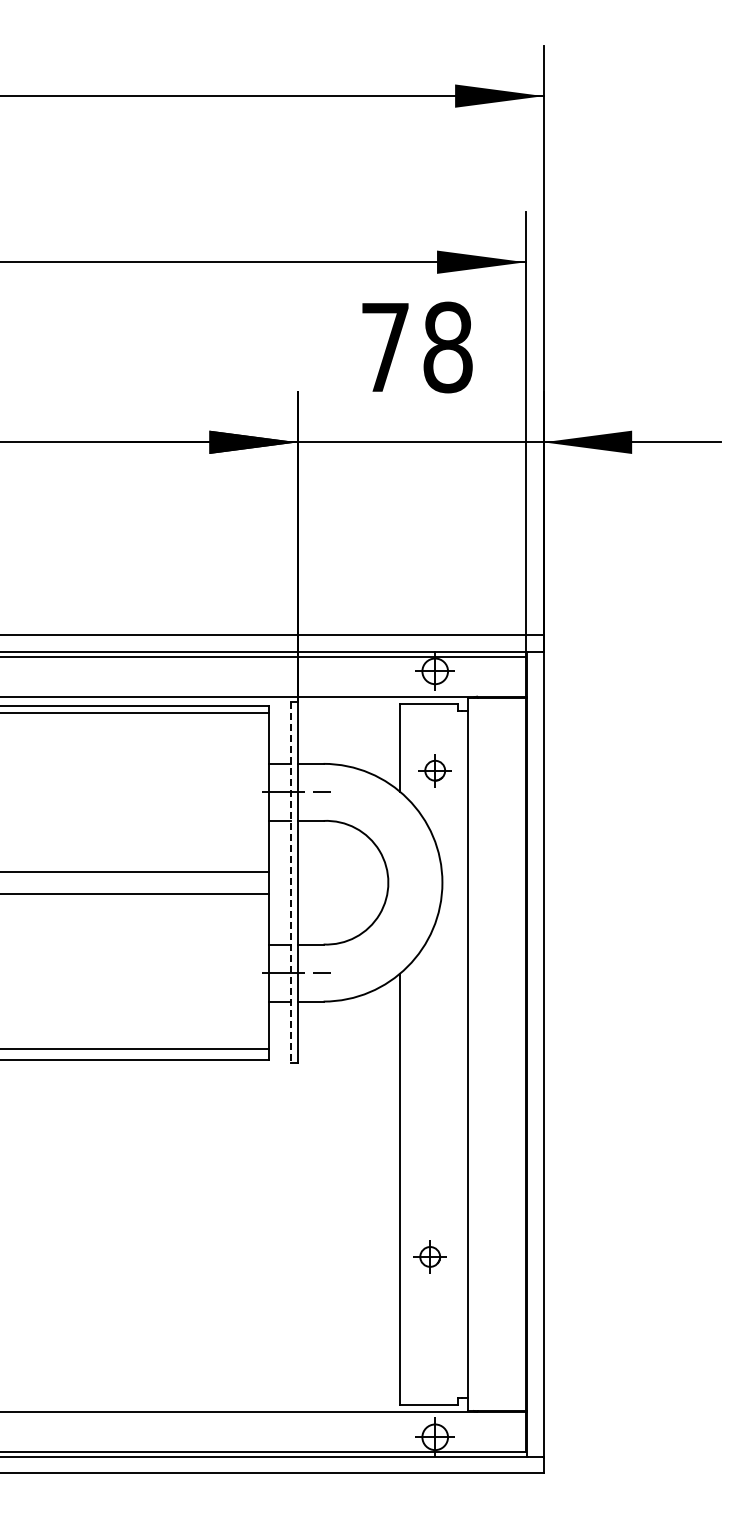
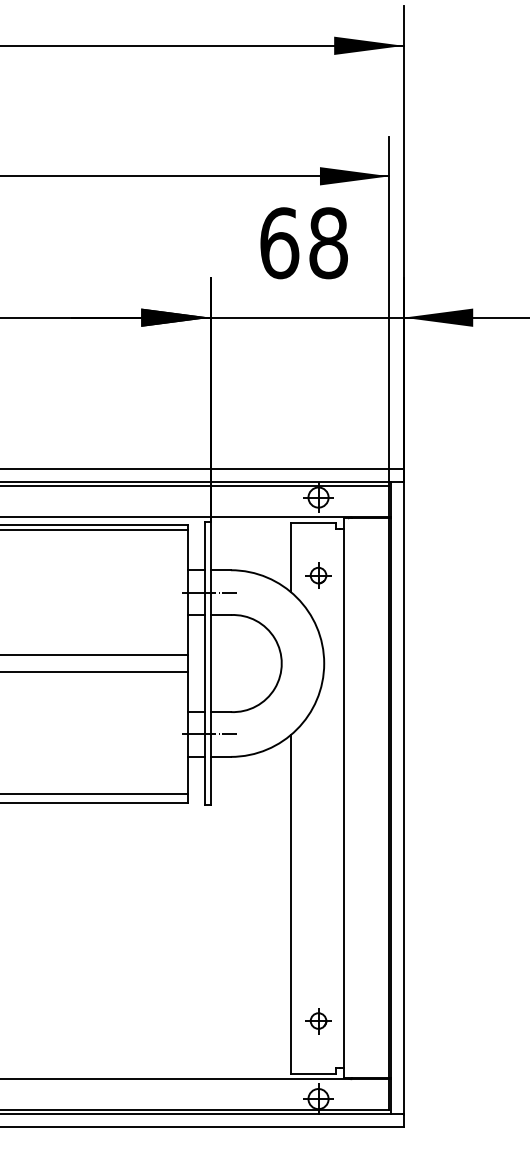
text: (385, 347) -> (279, 243), 78 -> 68
line: (290, 882) -> (204, 663), dashed -> solid
part: (429, 1256) -> (317, 1020), moved

